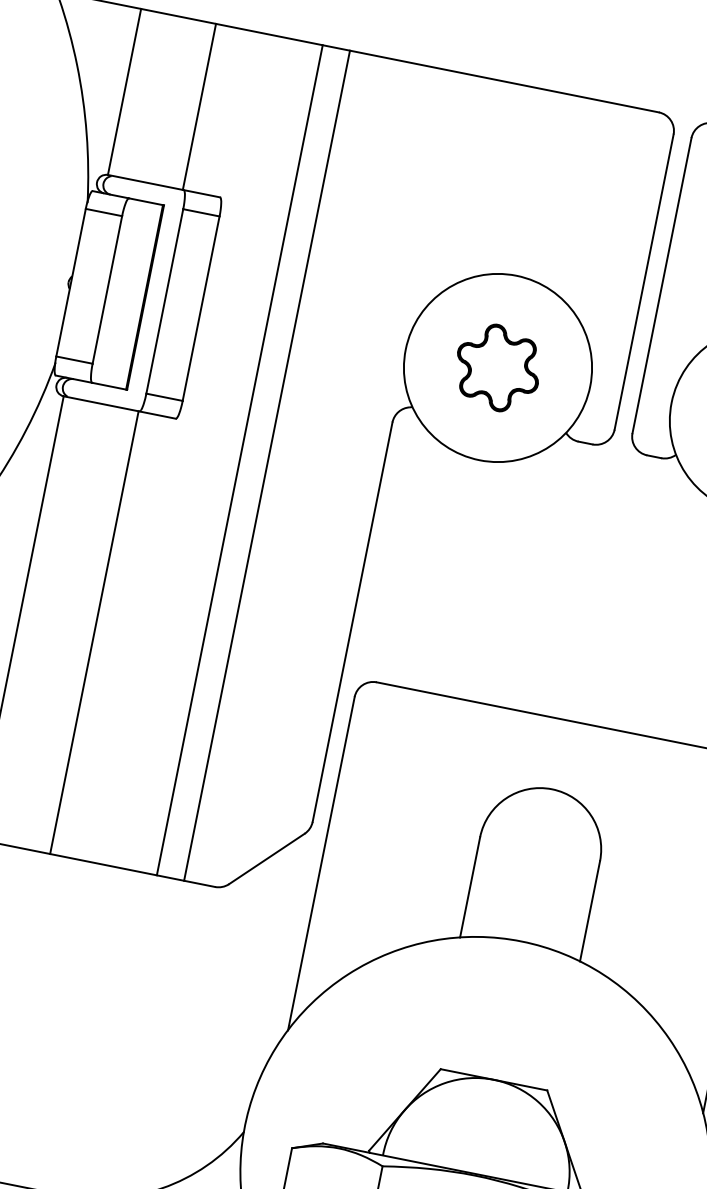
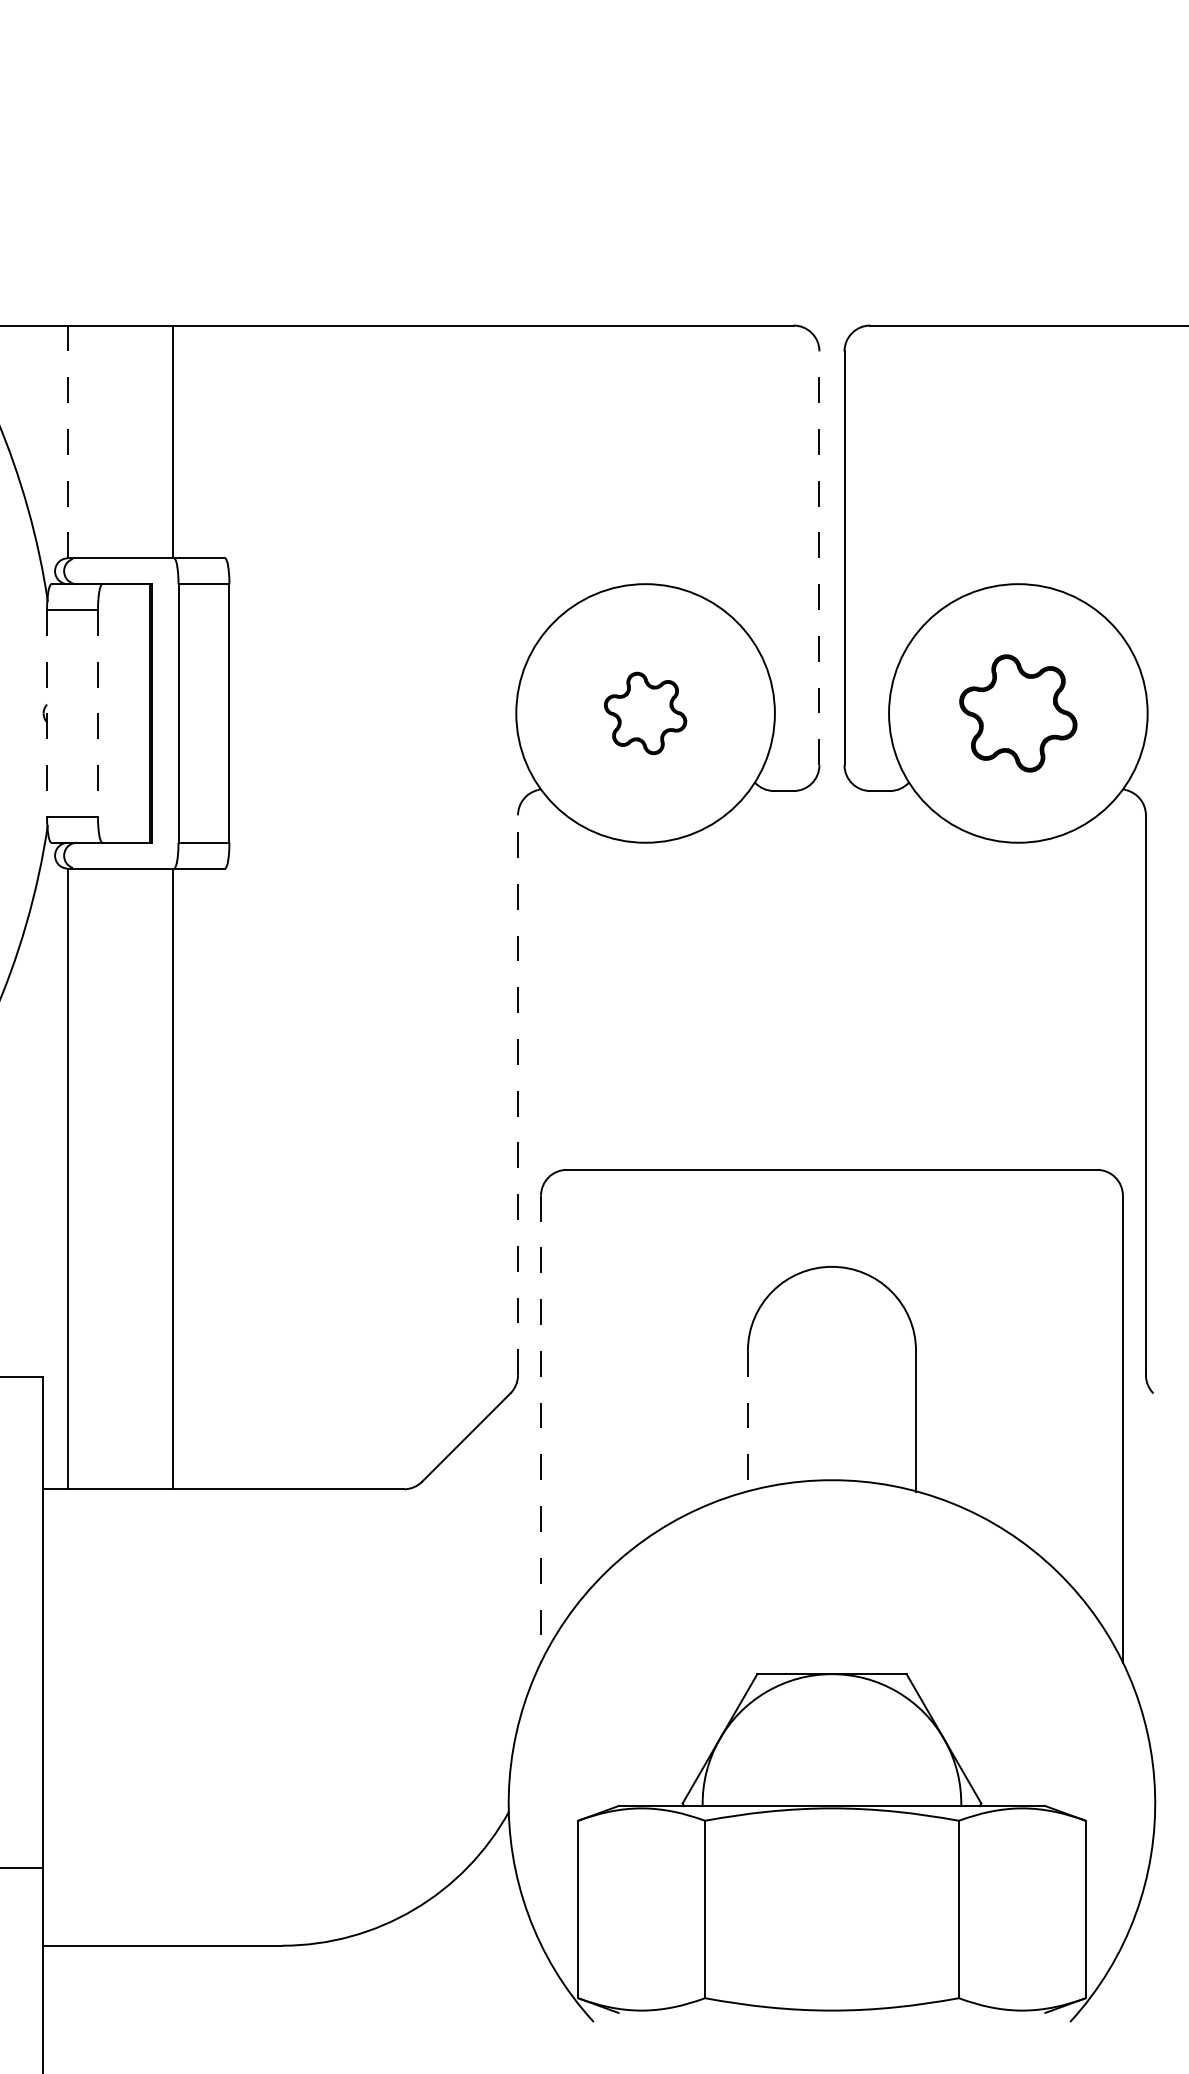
line: (124, 91) -> (67, 441), solid -> dashed
line: (71, 282) -> (47, 713), solid -> dashed
line: (644, 282) -> (819, 558), solid -> dashed
line: (107, 289) -> (97, 713), solid -> dashed
part: (497, 368) -> (645, 713), size x0.7
line: (239, 460) -> (322, 907), removed
line: (266, 465) -> (360, 907), removed
line: (352, 622) -> (518, 1095), solid -> dashed
line: (321, 863) -> (541, 1429), solid -> dashed
line: (469, 887) -> (747, 1421), solid -> dashed

